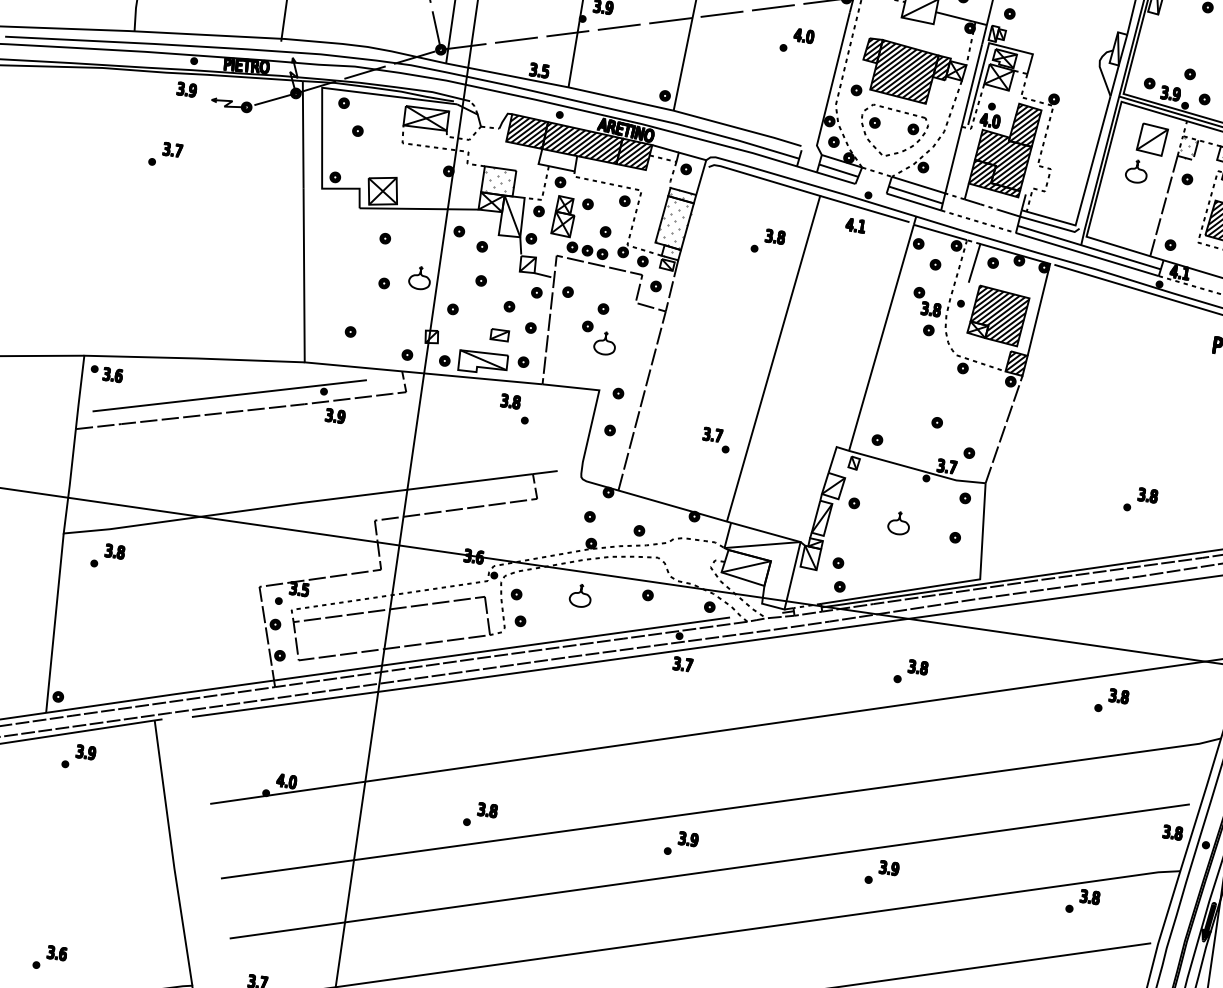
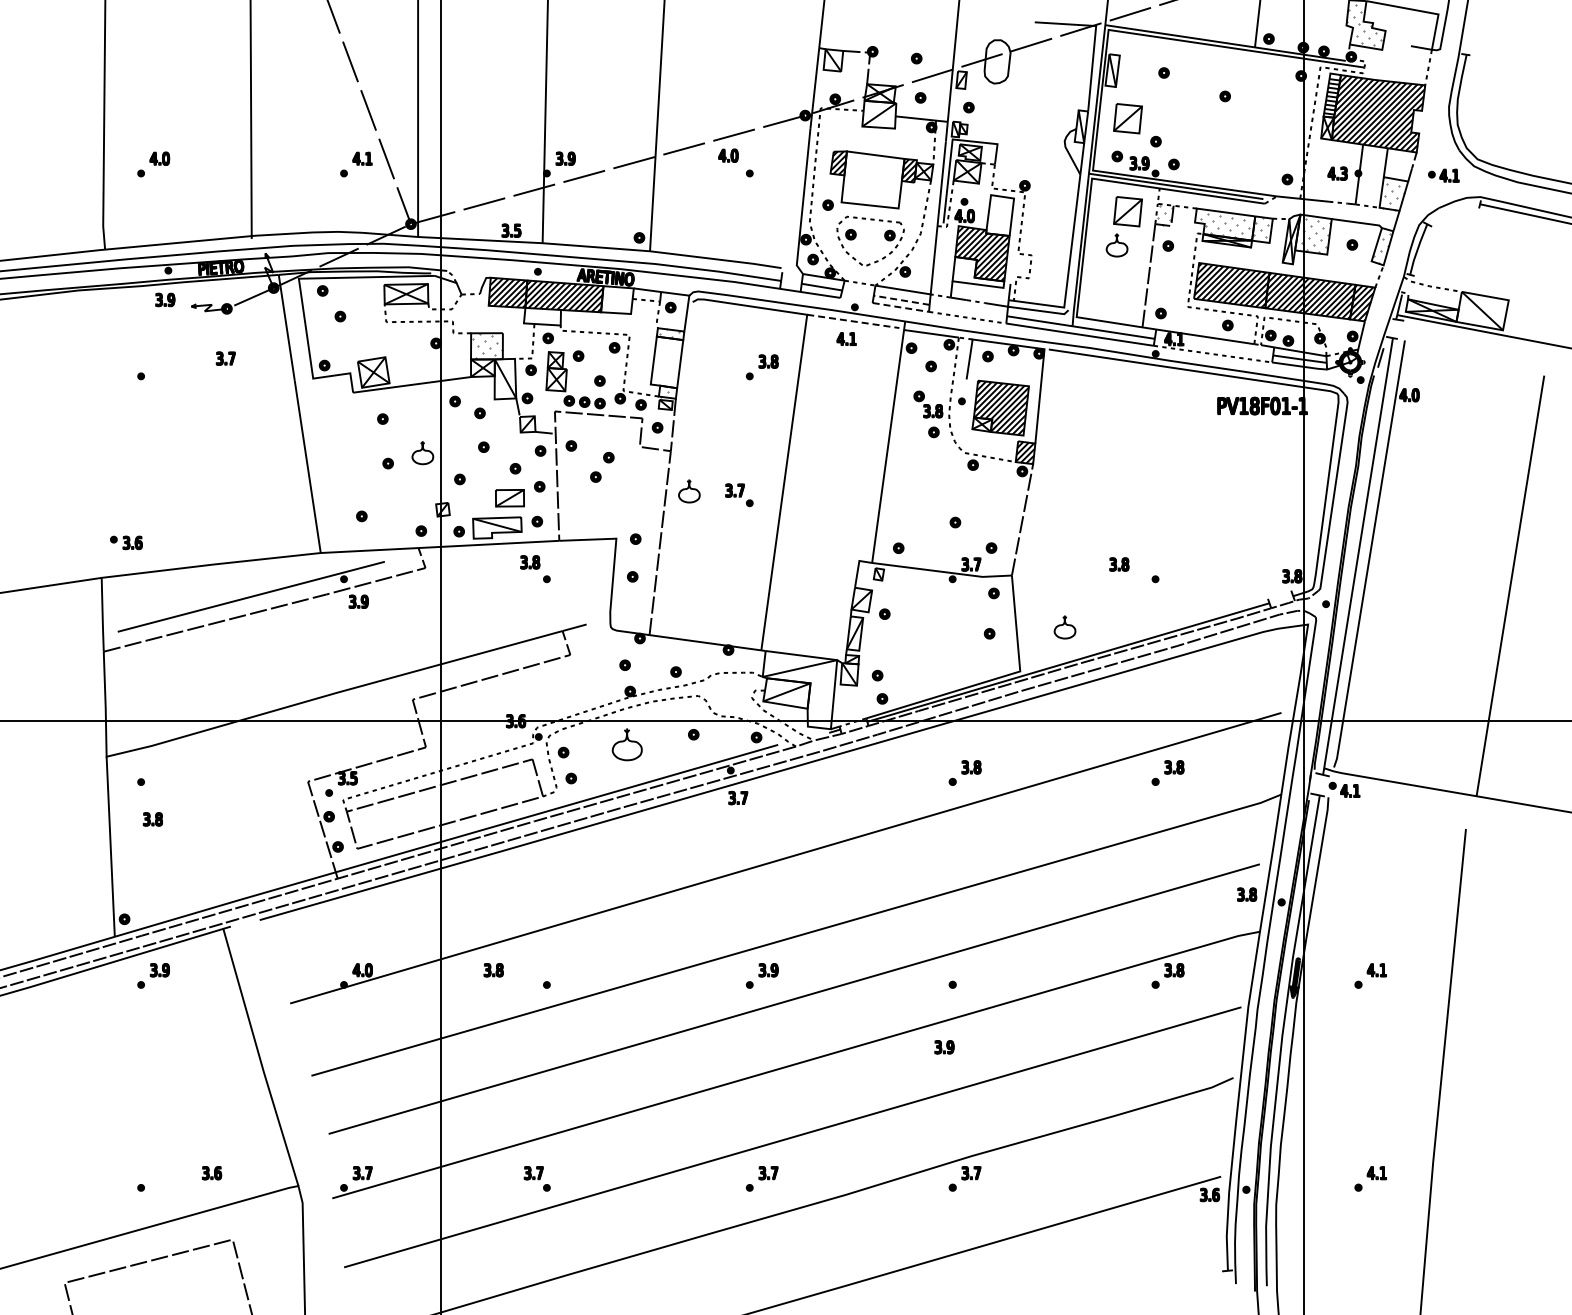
text: (804, 35) -> (728, 155), moved
part: (1165, 47) -> (1127, 118), added
hatch: (904, 71) -> (872, 179), removed
hatch: (1024, 125) -> (999, 215), removed
text: (172, 149) -> (225, 358), moved
hatch: (634, 153) -> (617, 299), removed
hatch: (994, 178) -> (977, 272), removed
line: (915, 195) -> (901, 300), solid -> dashed
line: (913, 202) -> (900, 307), solid -> dashed
line: (865, 209) -> (853, 321), solid -> dashed
hatch: (673, 224) -> (666, 363), removed
part: (499, 335) -> (509, 498), size x1.6
part: (605, 343) -> (689, 491), moved
part: (106, 373) -> (126, 542), moved
part: (716, 440) -> (739, 495), moved
text: (1148, 495) -> (1119, 564), moved
part: (898, 523) -> (1064, 627), moved
text: (114, 551) -> (152, 819), moved
part: (580, 595) -> (626, 744), size x1.4
text: (487, 810) -> (493, 970), moved
text: (889, 868) -> (944, 1047), moved
text: (56, 953) -> (211, 1173), moved

